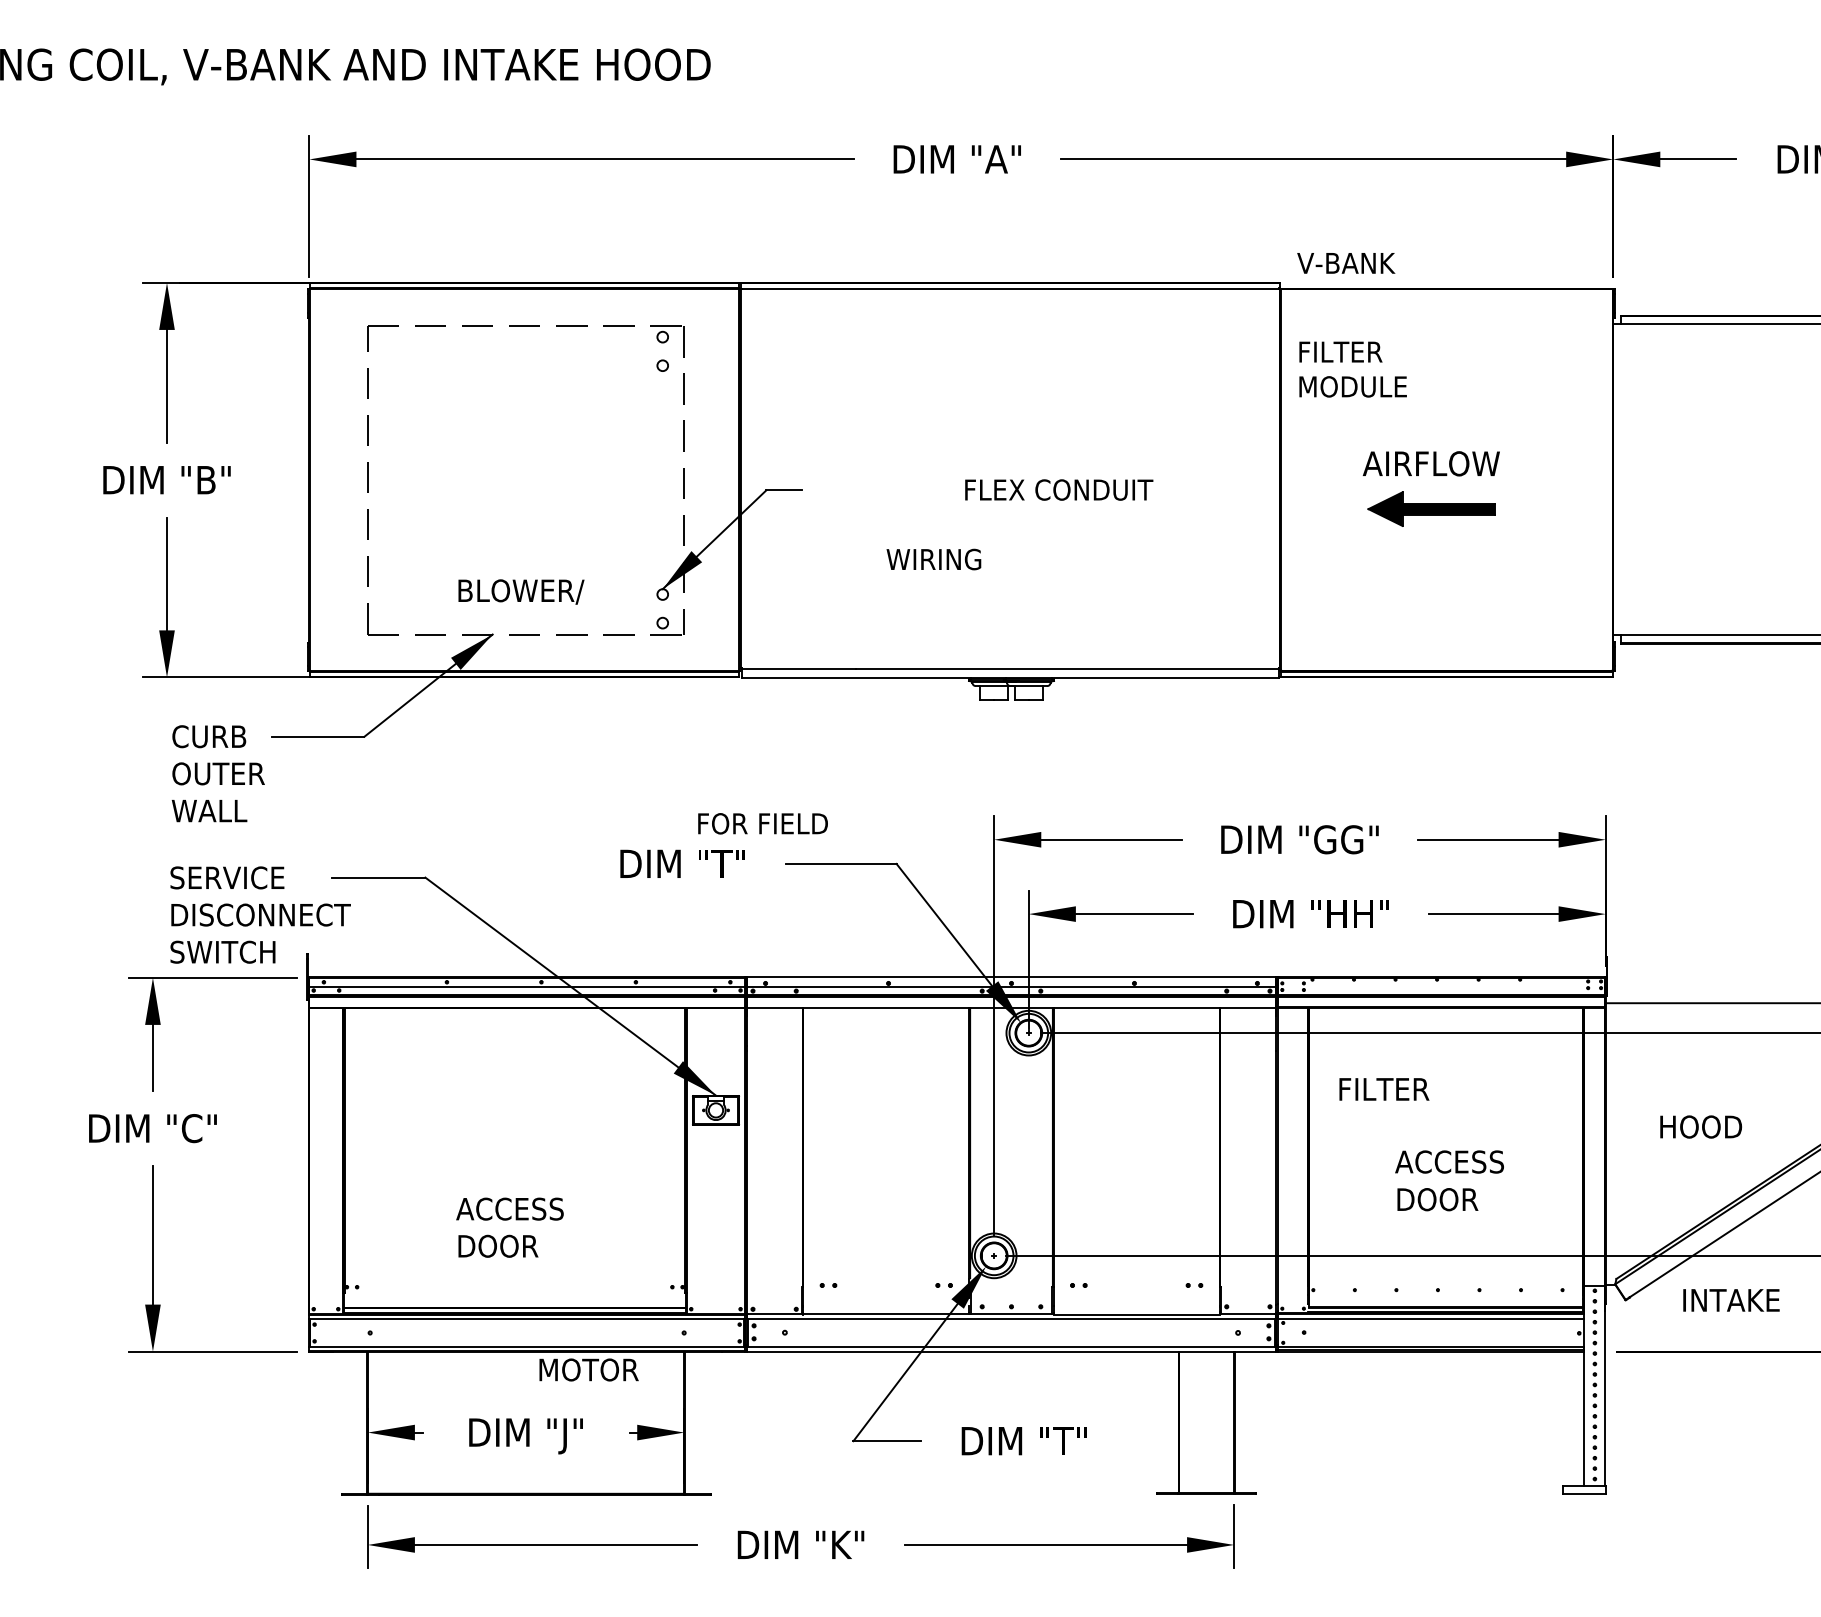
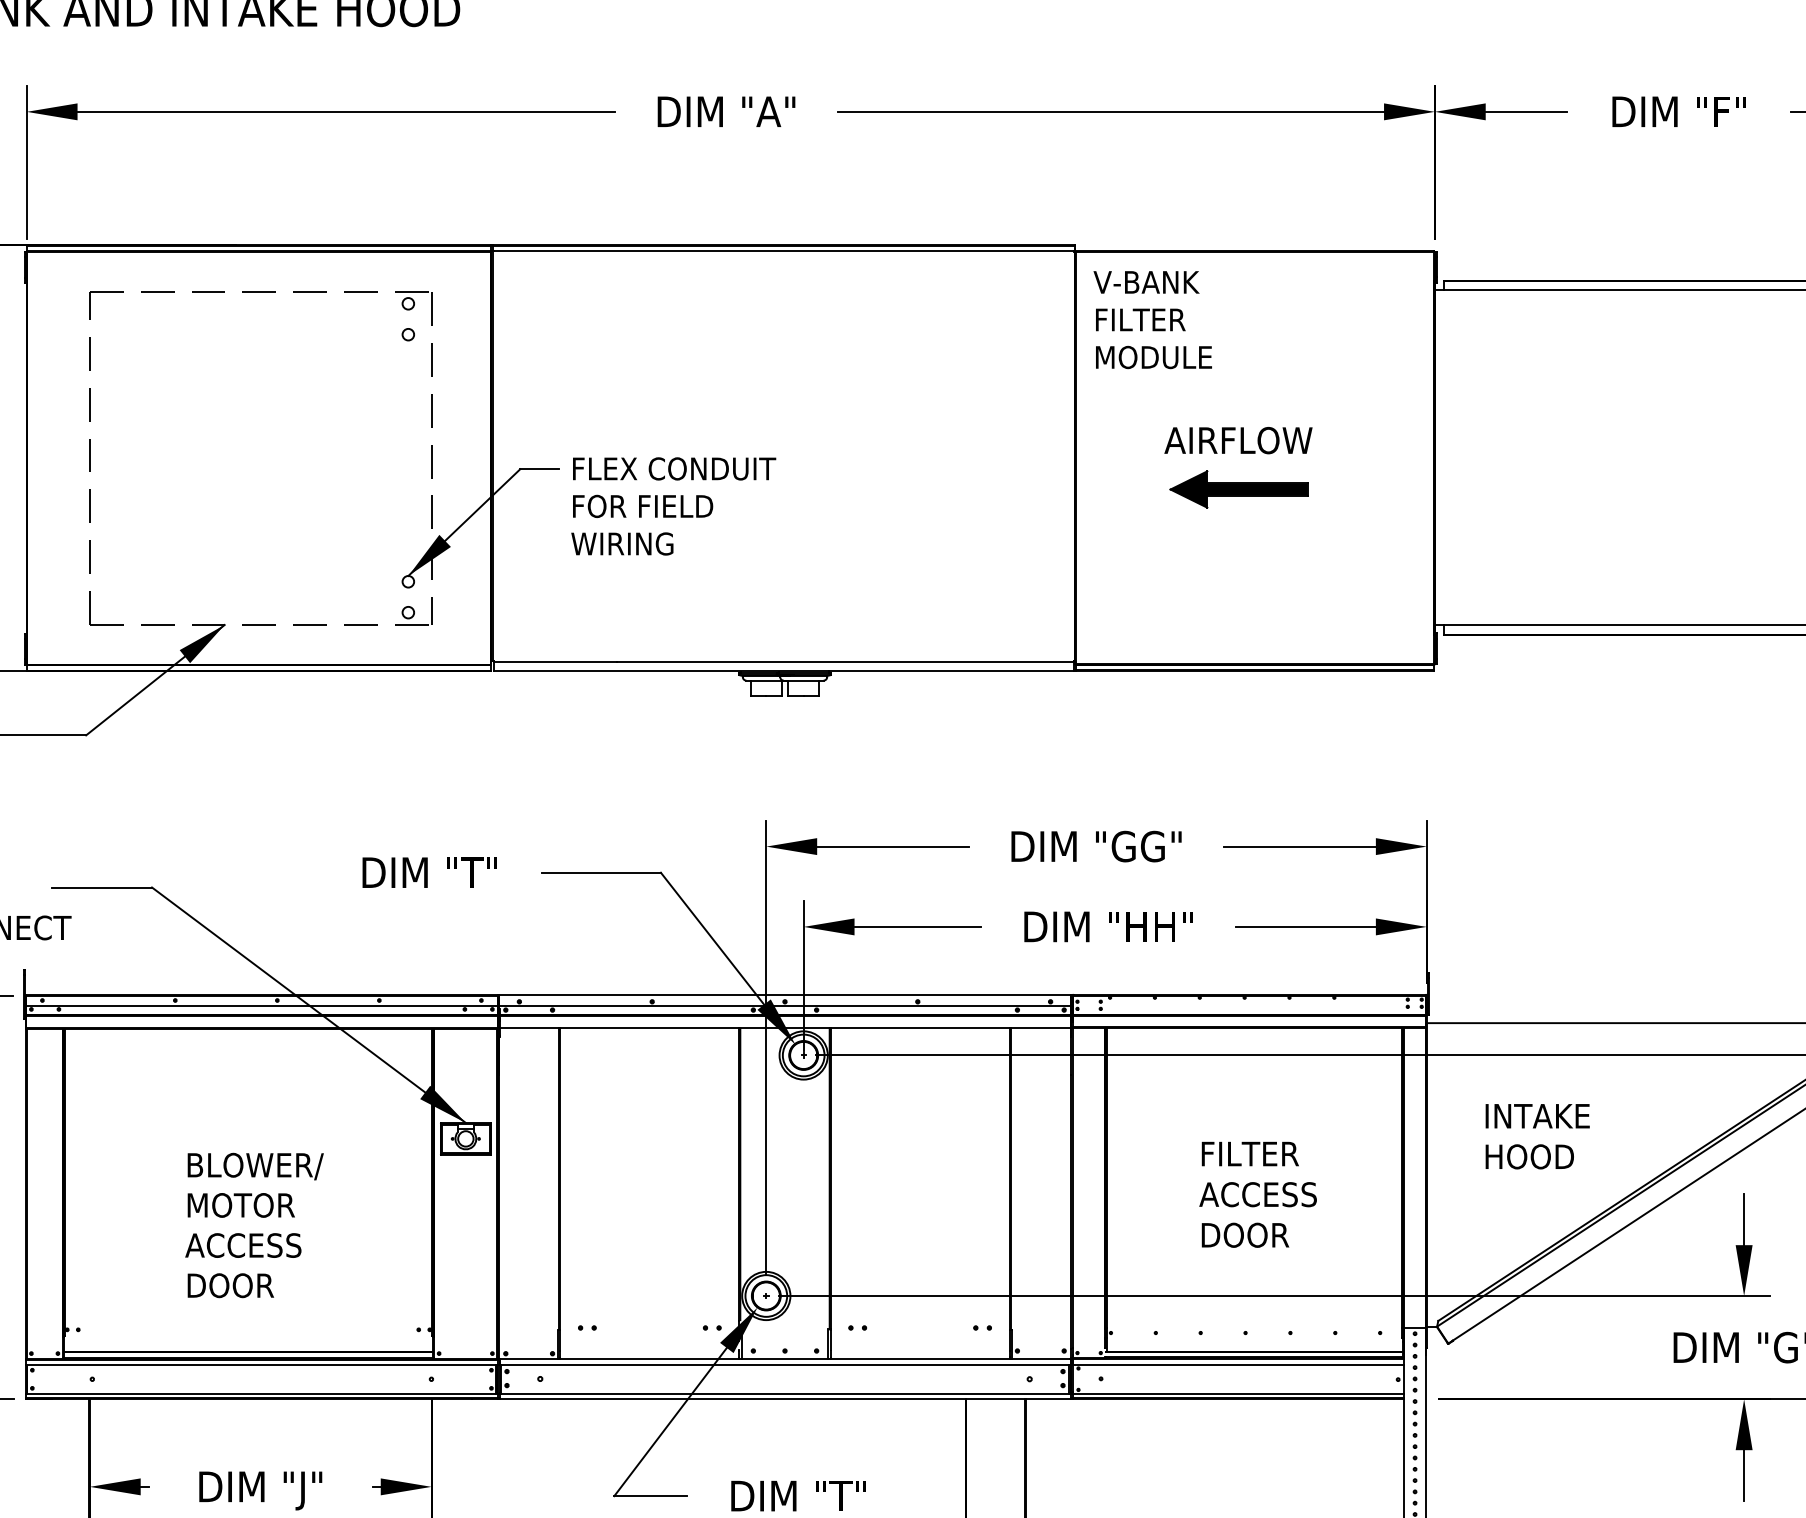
text: (1346, 263) -> (1146, 282), moved
text: (1059, 489) -> (674, 468), moved
text: (933, 559) -> (621, 543), moved
text: (521, 591) -> (255, 1166), moved
text: (762, 823) -> (642, 506), moved
text: (1384, 1089) -> (1250, 1154), moved
text: (1731, 1300) -> (1537, 1116), moved
text: (588, 1369) -> (240, 1204), moved

